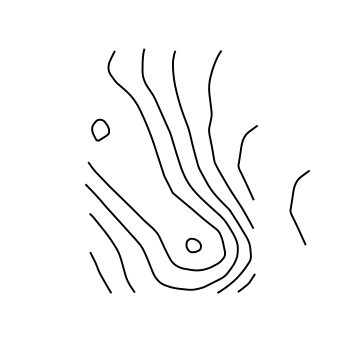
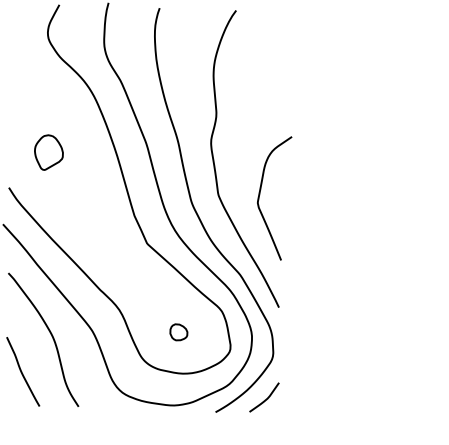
part: (100, 129) -> (48, 151), moved
curve: (292, 205) -> (345, 271), removed
part: (193, 245) -> (178, 332), size x0.71

